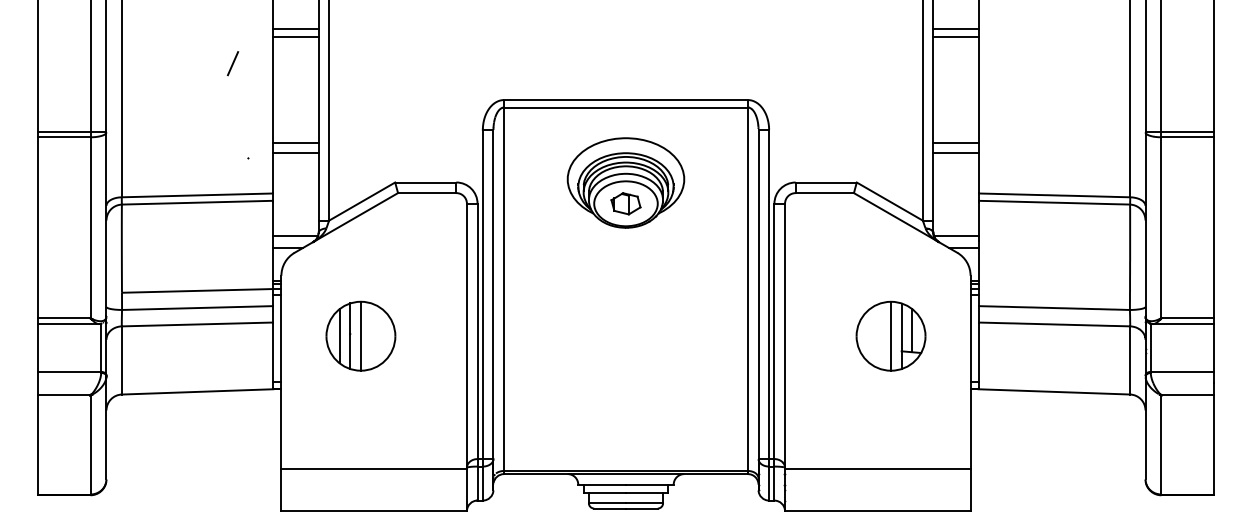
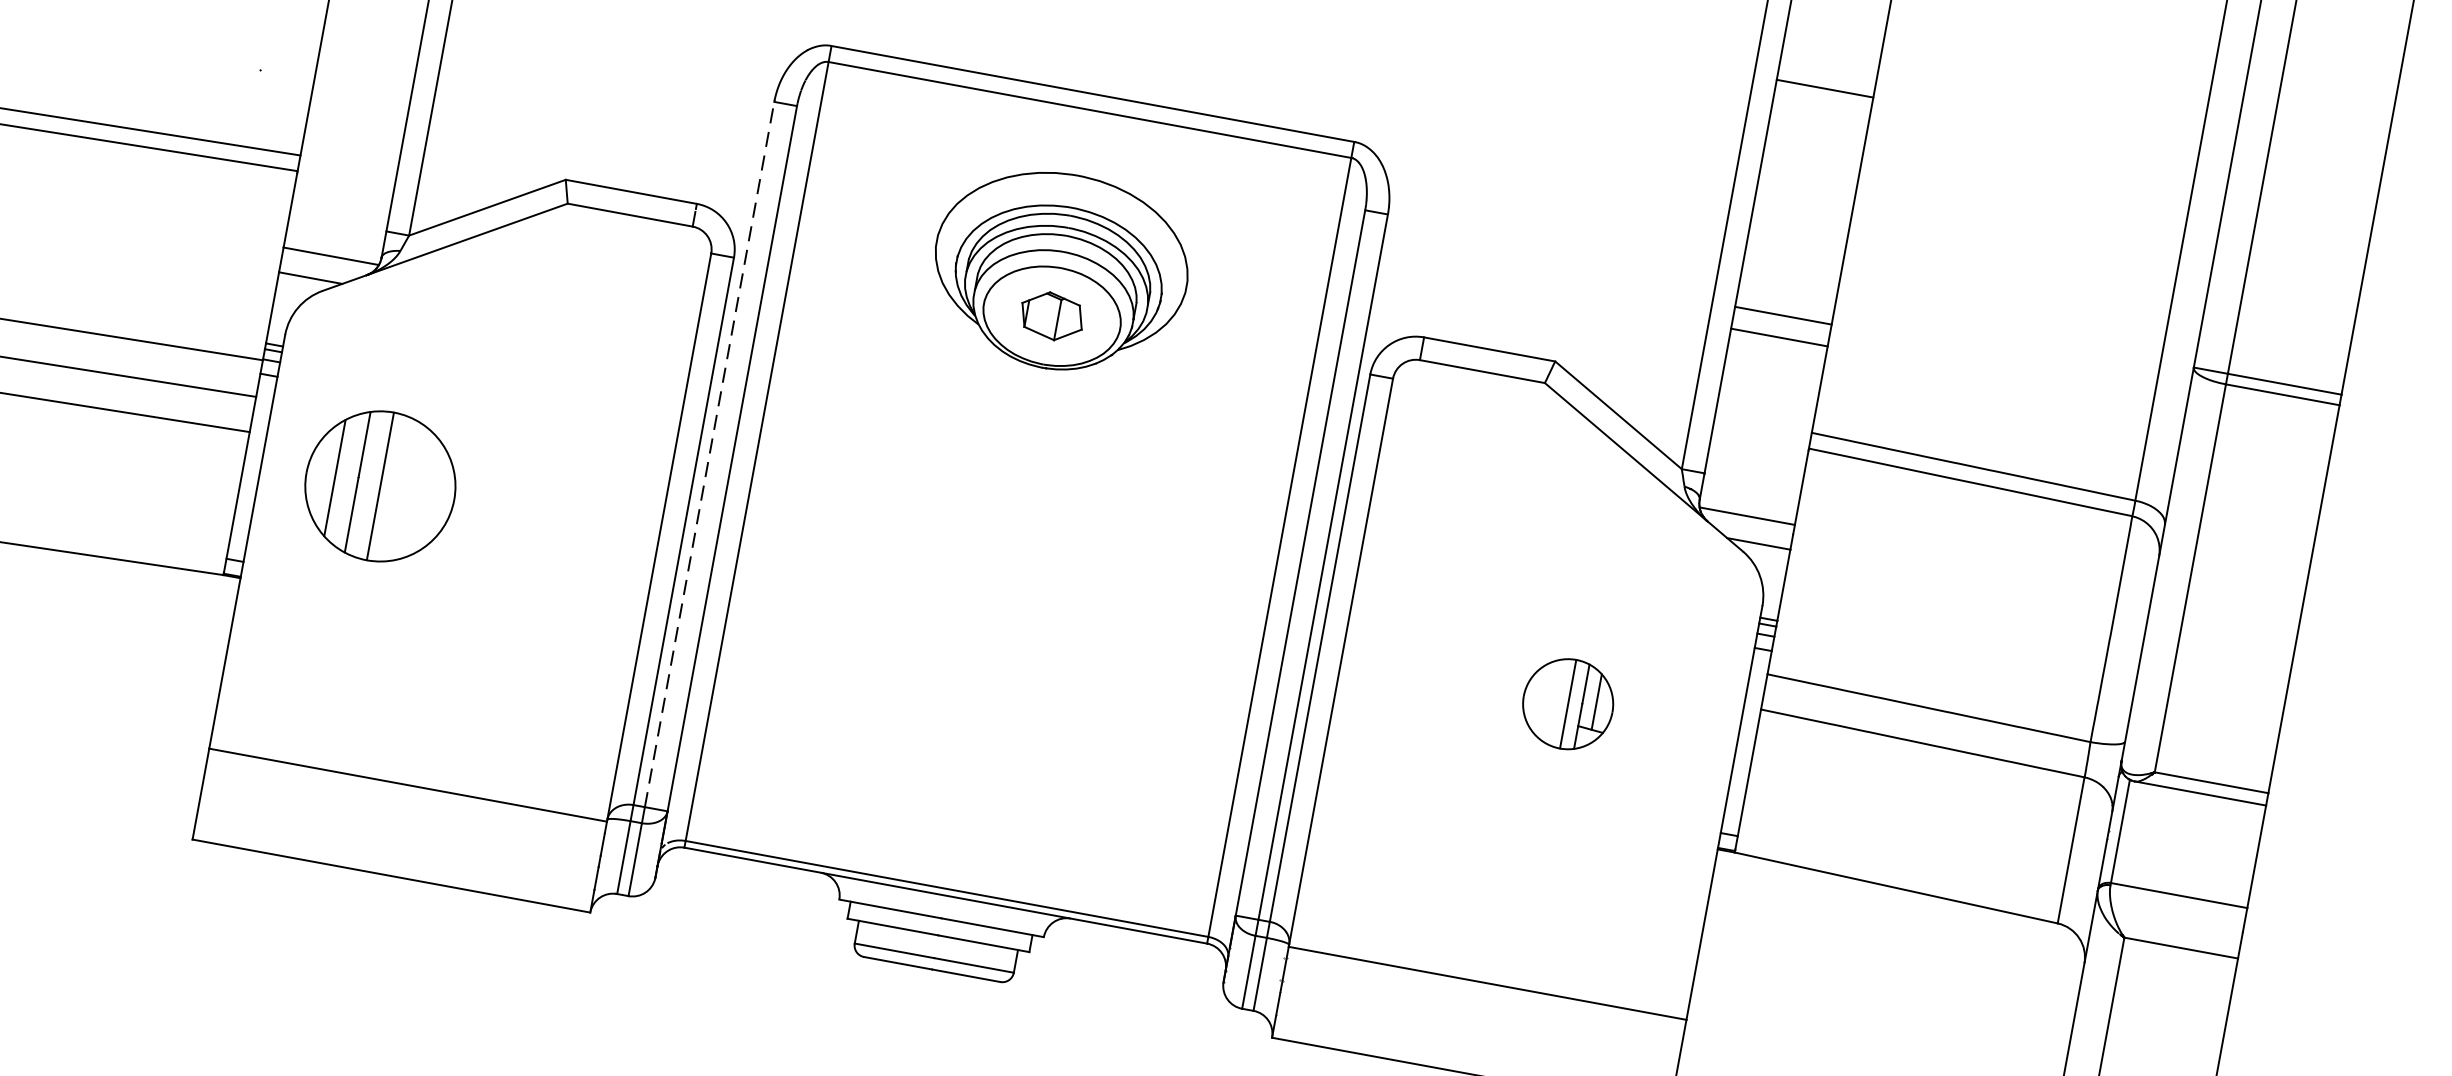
line: (955, 29) -> (1826, 72), removed
line: (295, 142) -> (367, 54), removed
line: (295, 153) -> (363, 78), removed
line: (482, 294) -> (708, 454), solid -> dashed
part: (360, 335) -> (379, 484), moved
part: (890, 335) -> (1567, 702), size x0.6

